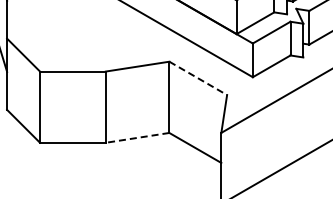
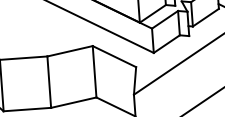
line: (198, 78) -> (114, 56), dashed -> solid
line: (137, 137) -> (73, 102), dashed -> solid

